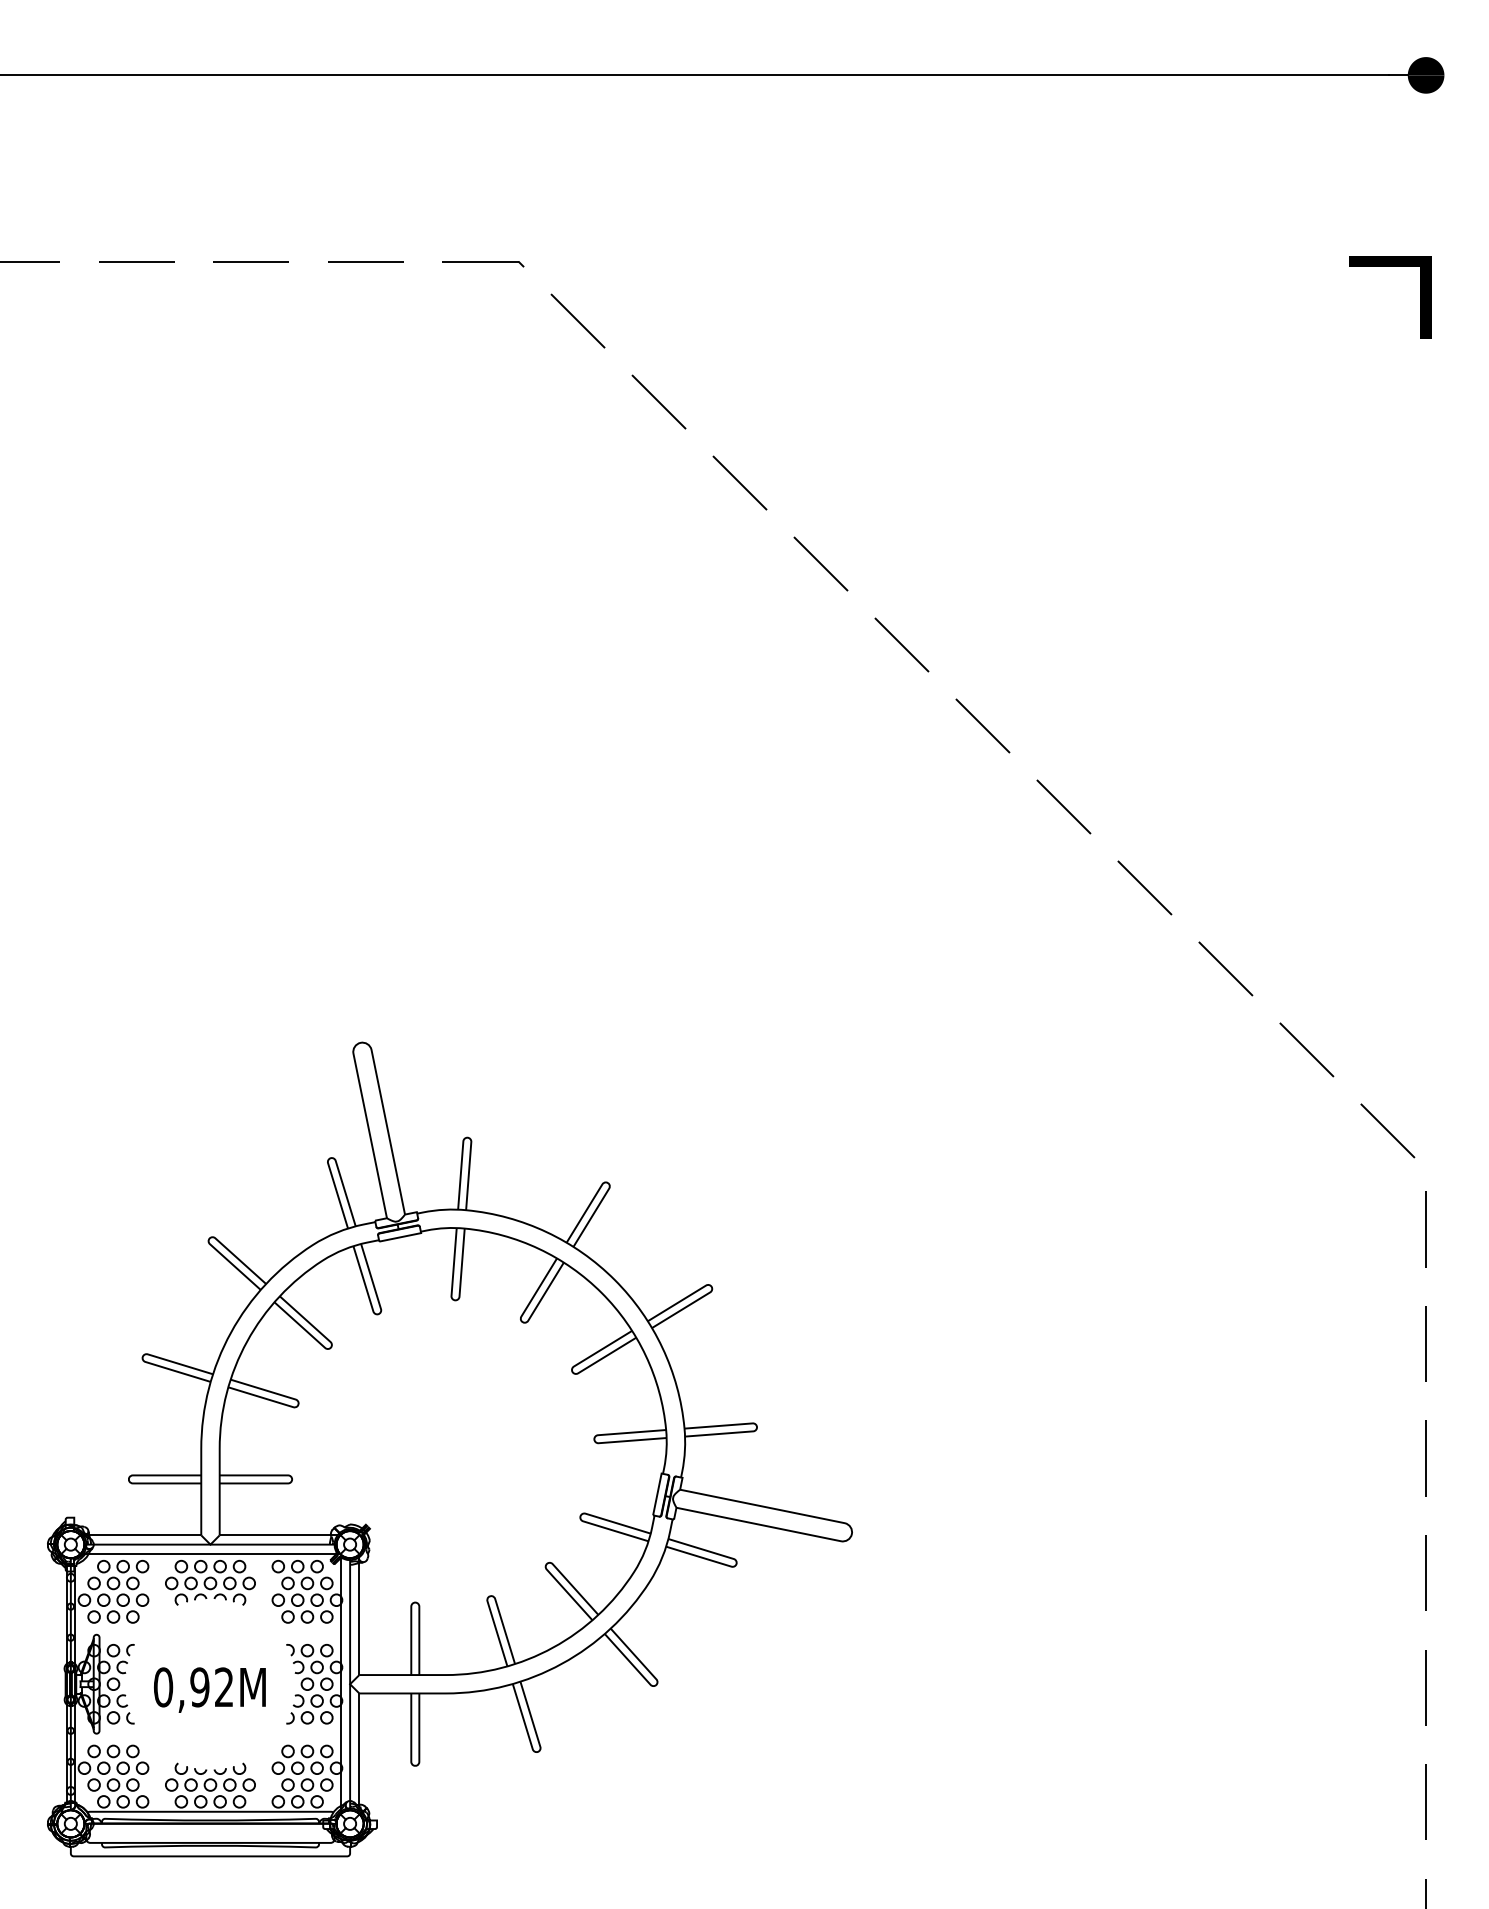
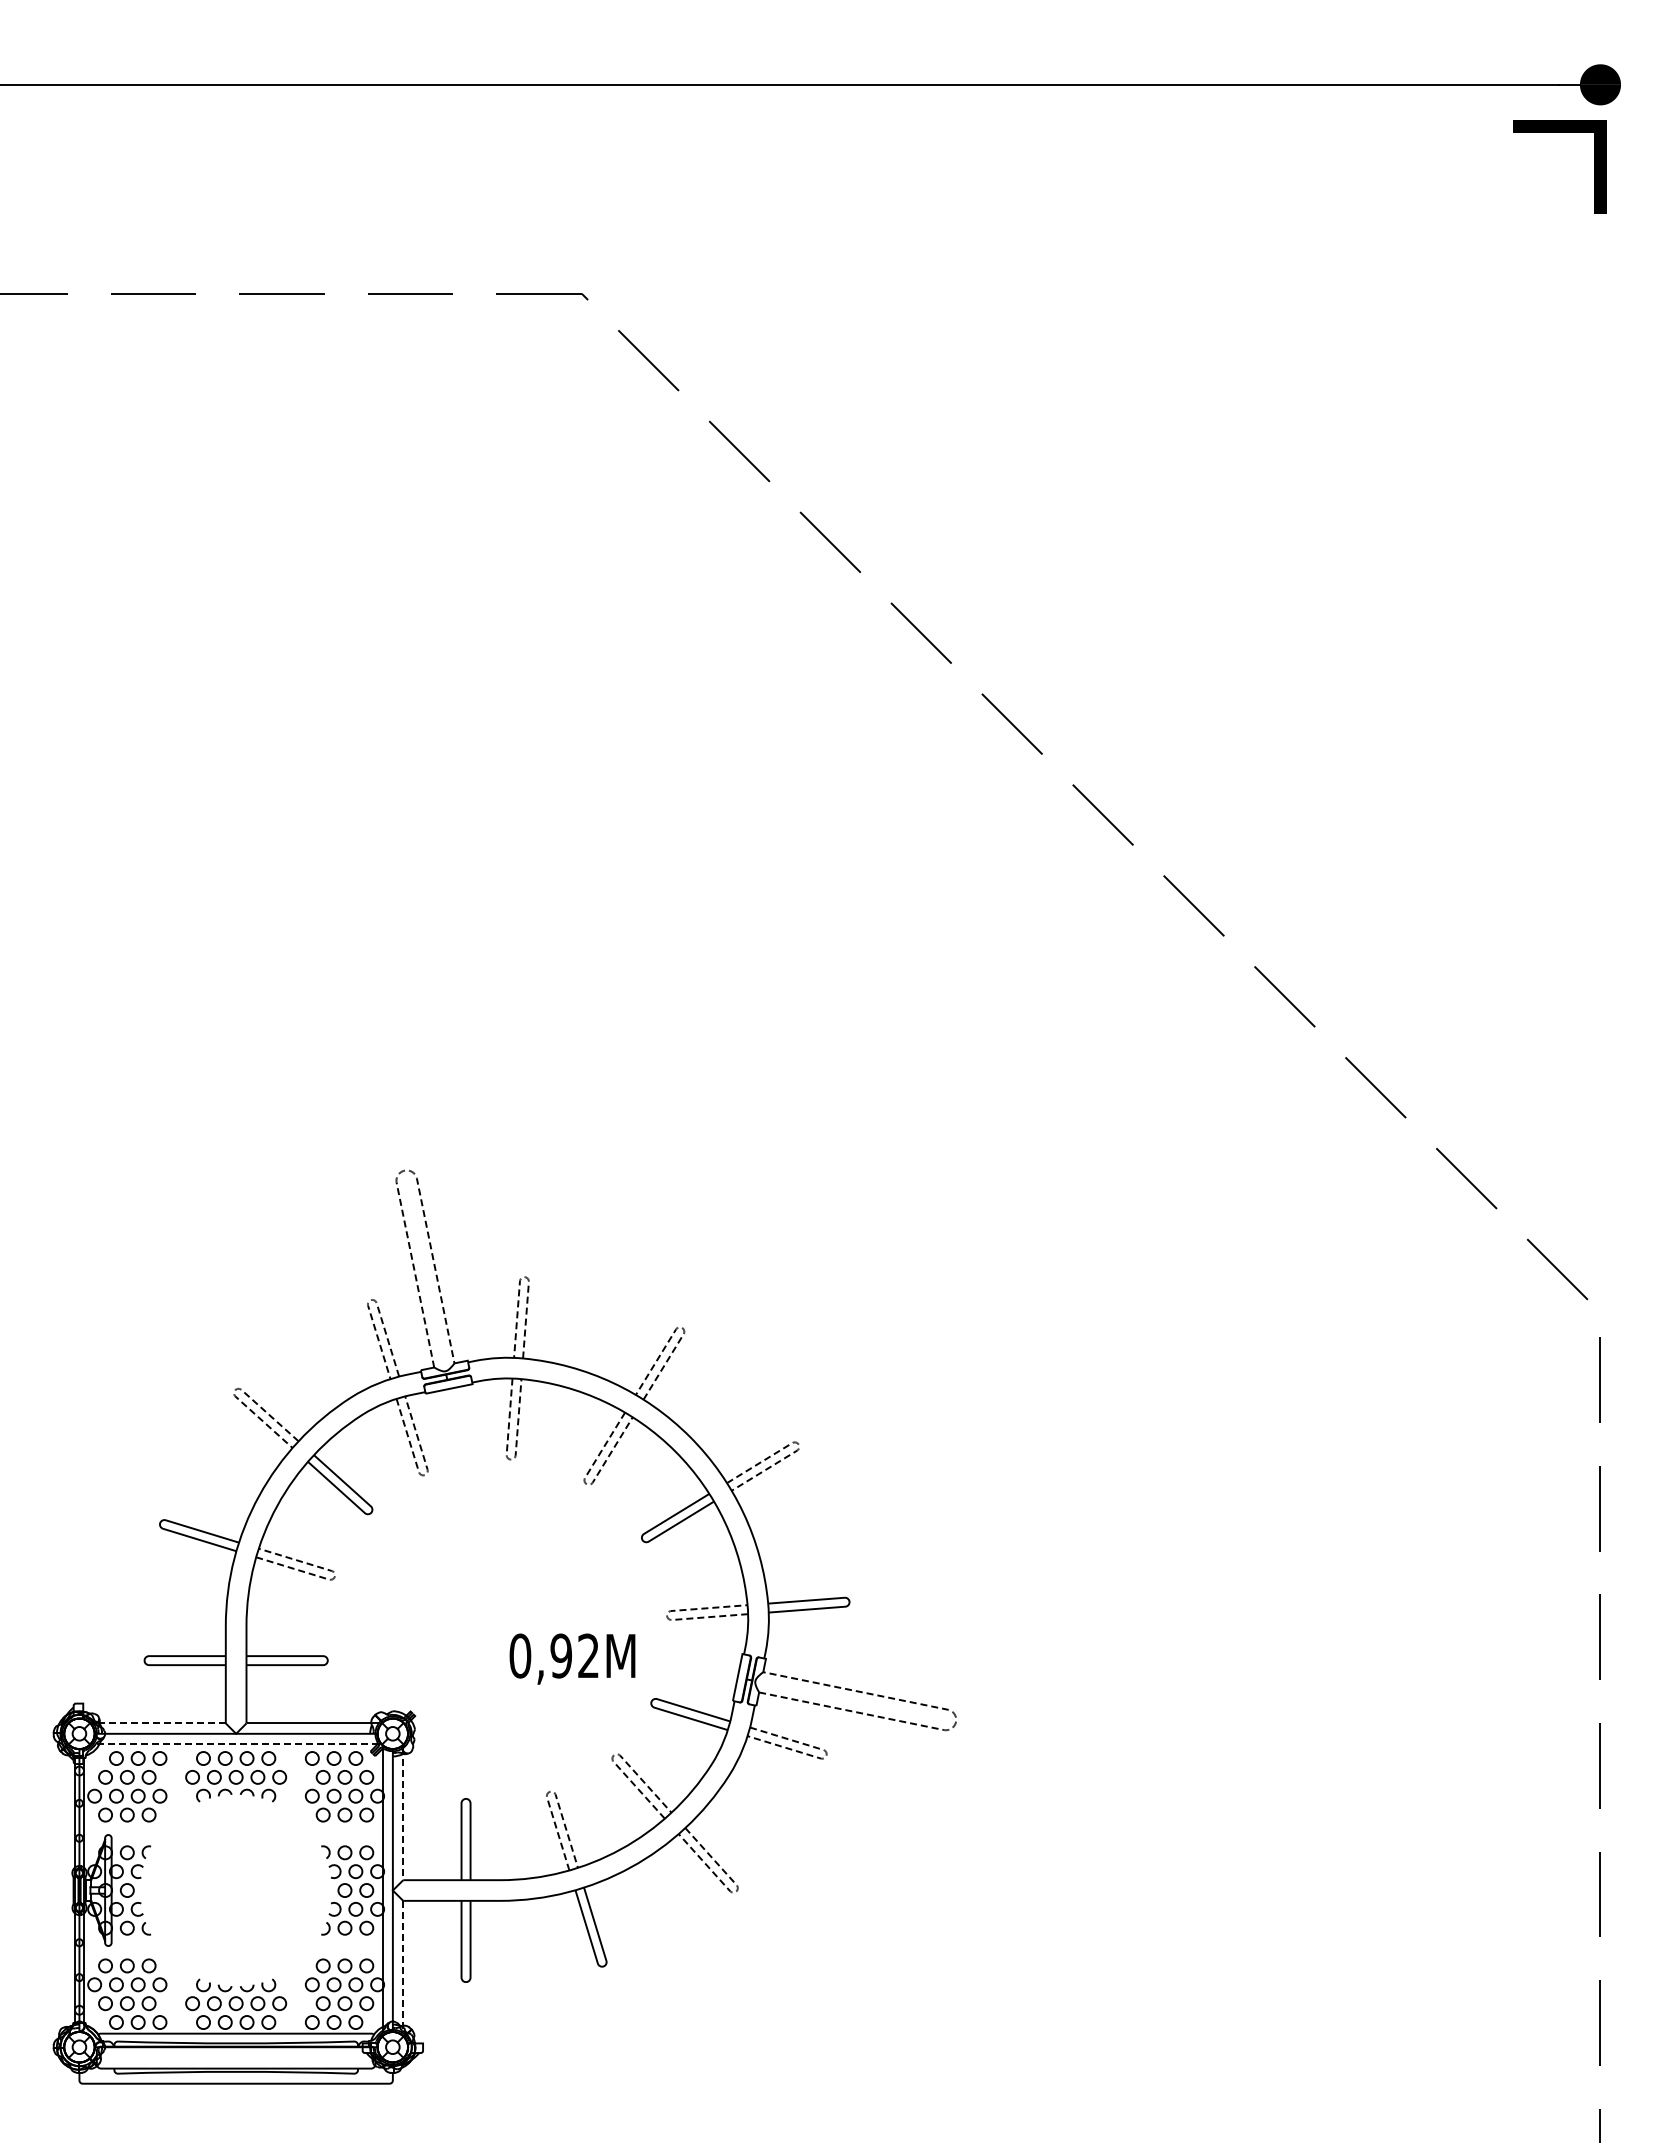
line: (1389, 266) -> (1559, 132), moved
line: (360, 1042) -> (404, 1170), solid -> dashed
line: (467, 1138) -> (524, 1277), solid -> dashed
line: (331, 1158) -> (371, 1300), solid -> dashed
line: (608, 1182) -> (682, 1327), solid -> dashed
line: (209, 1238) -> (235, 1390), solid -> dashed
line: (711, 1286) -> (798, 1444), solid -> dashed
line: (454, 1300) -> (510, 1459), solid -> dashed
line: (378, 1314) -> (424, 1475), solid -> dashed
line: (522, 1322) -> (586, 1484), solid -> dashed
line: (298, 1404) -> (334, 1576), solid -> dashed
line: (594, 1439) -> (667, 1615), solid -> dashed
line: (852, 1534) -> (956, 1722), solid -> dashed
line: (142, 1535) -> (159, 1723), solid -> dashed
line: (210, 1554) -> (236, 1744), solid -> dashed
line: (546, 1563) -> (613, 1755), solid -> dashed
line: (736, 1563) -> (826, 1755), solid -> dashed
line: (490, 1596) -> (550, 1791), solid -> dashed
line: (359, 1616) -> (403, 1814), solid -> dashed
line: (656, 1685) -> (736, 1891), solid -> dashed
text: (209, 1689) -> (572, 1658), moved
line: (359, 1752) -> (403, 1967), solid -> dashed

